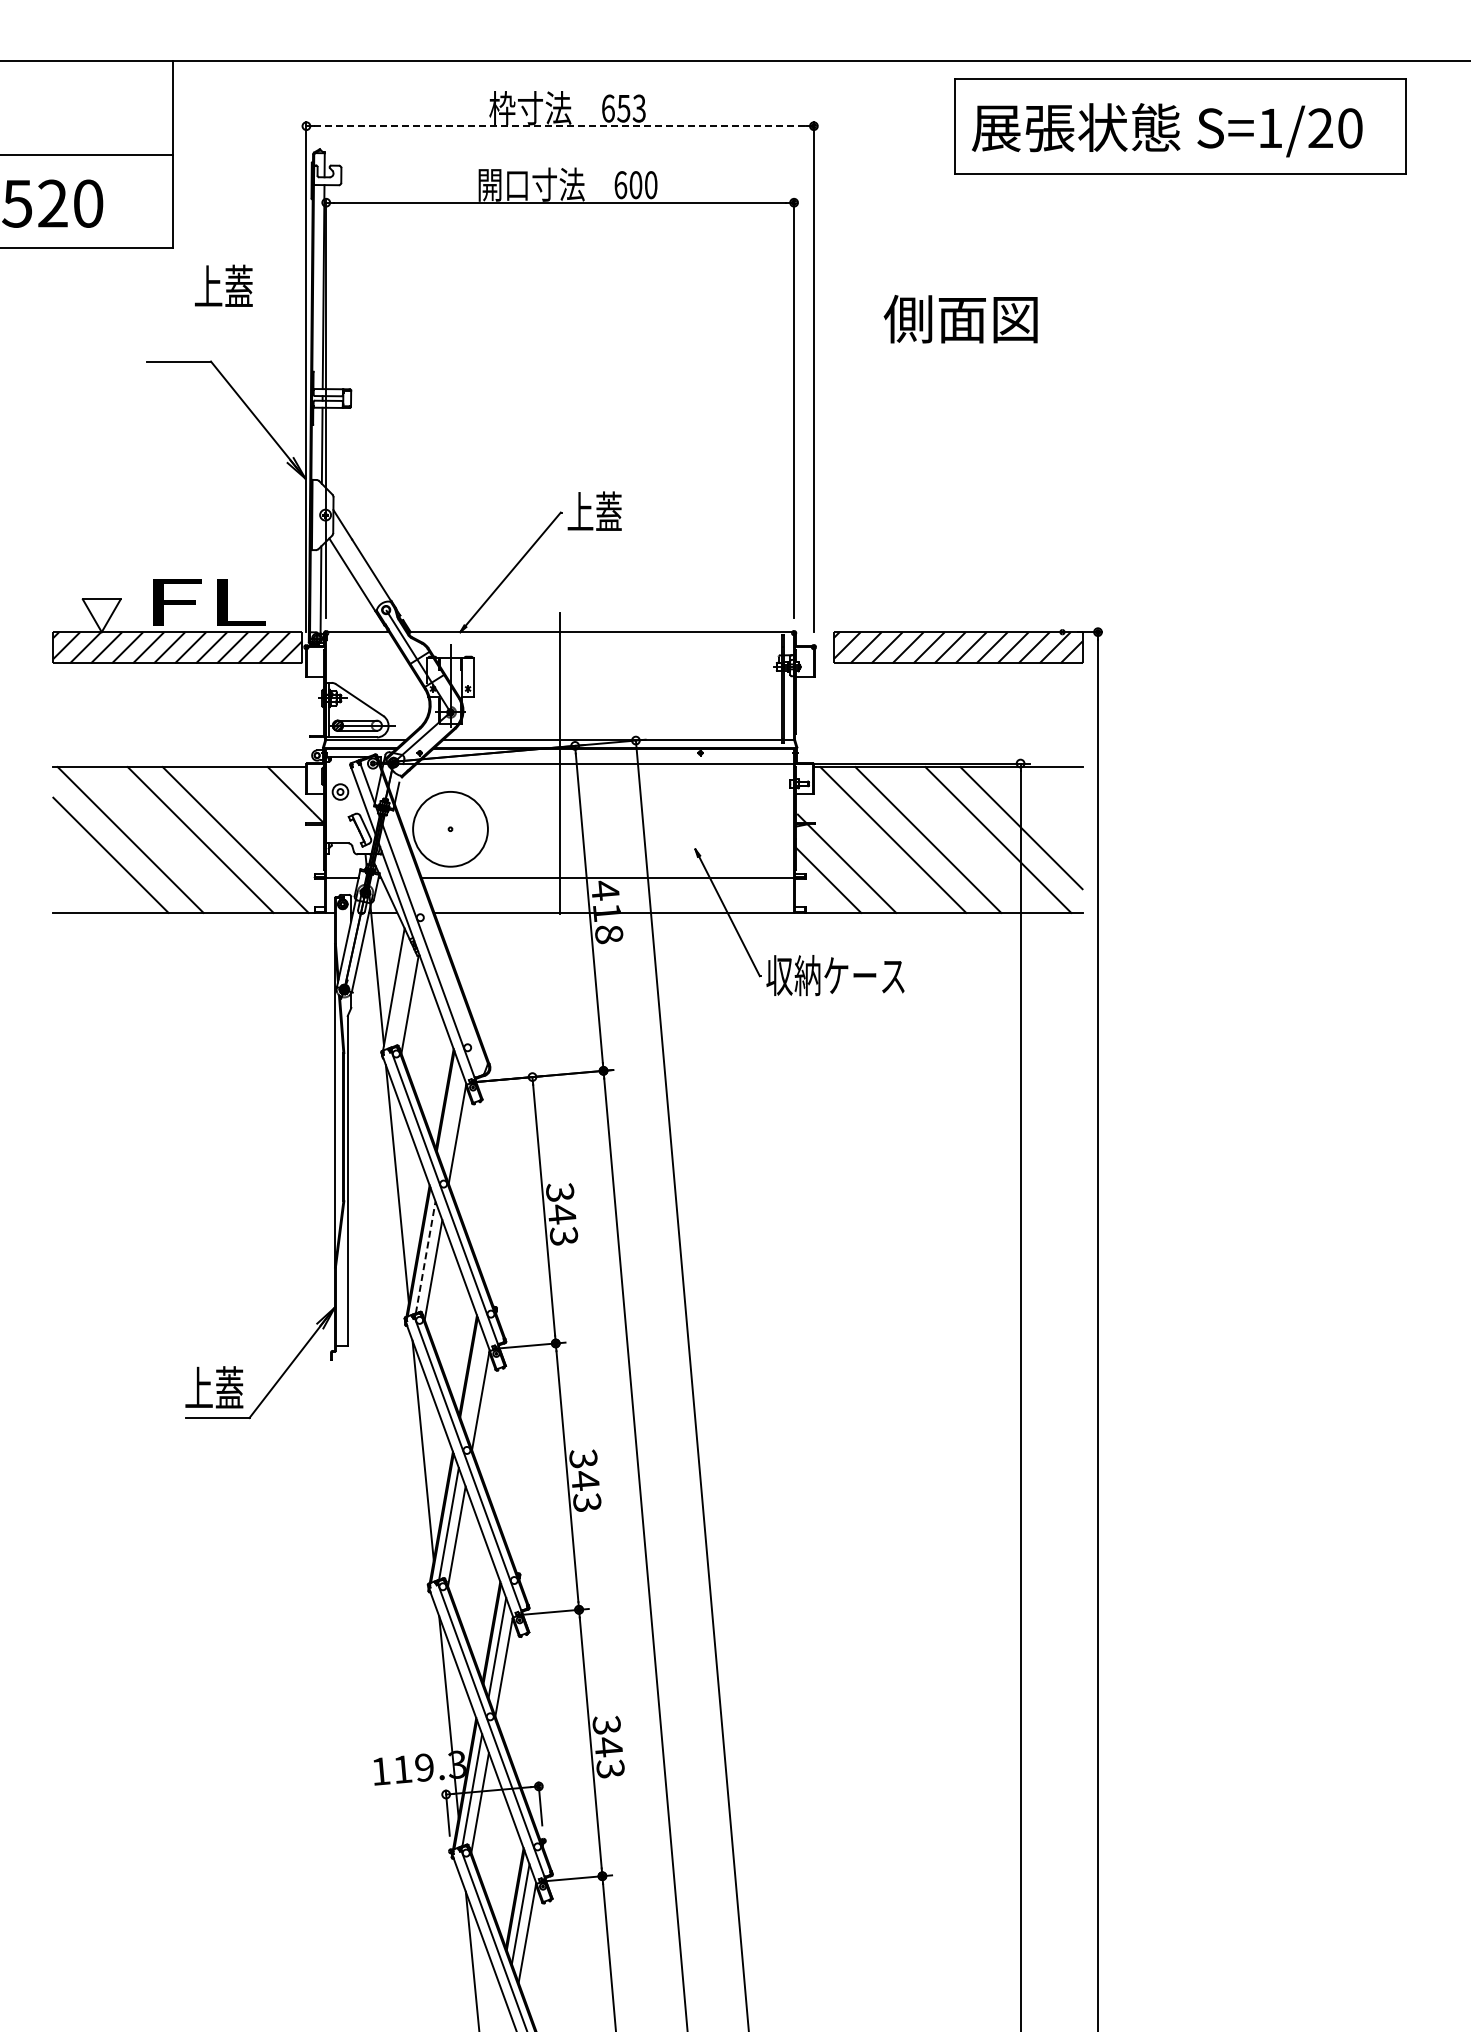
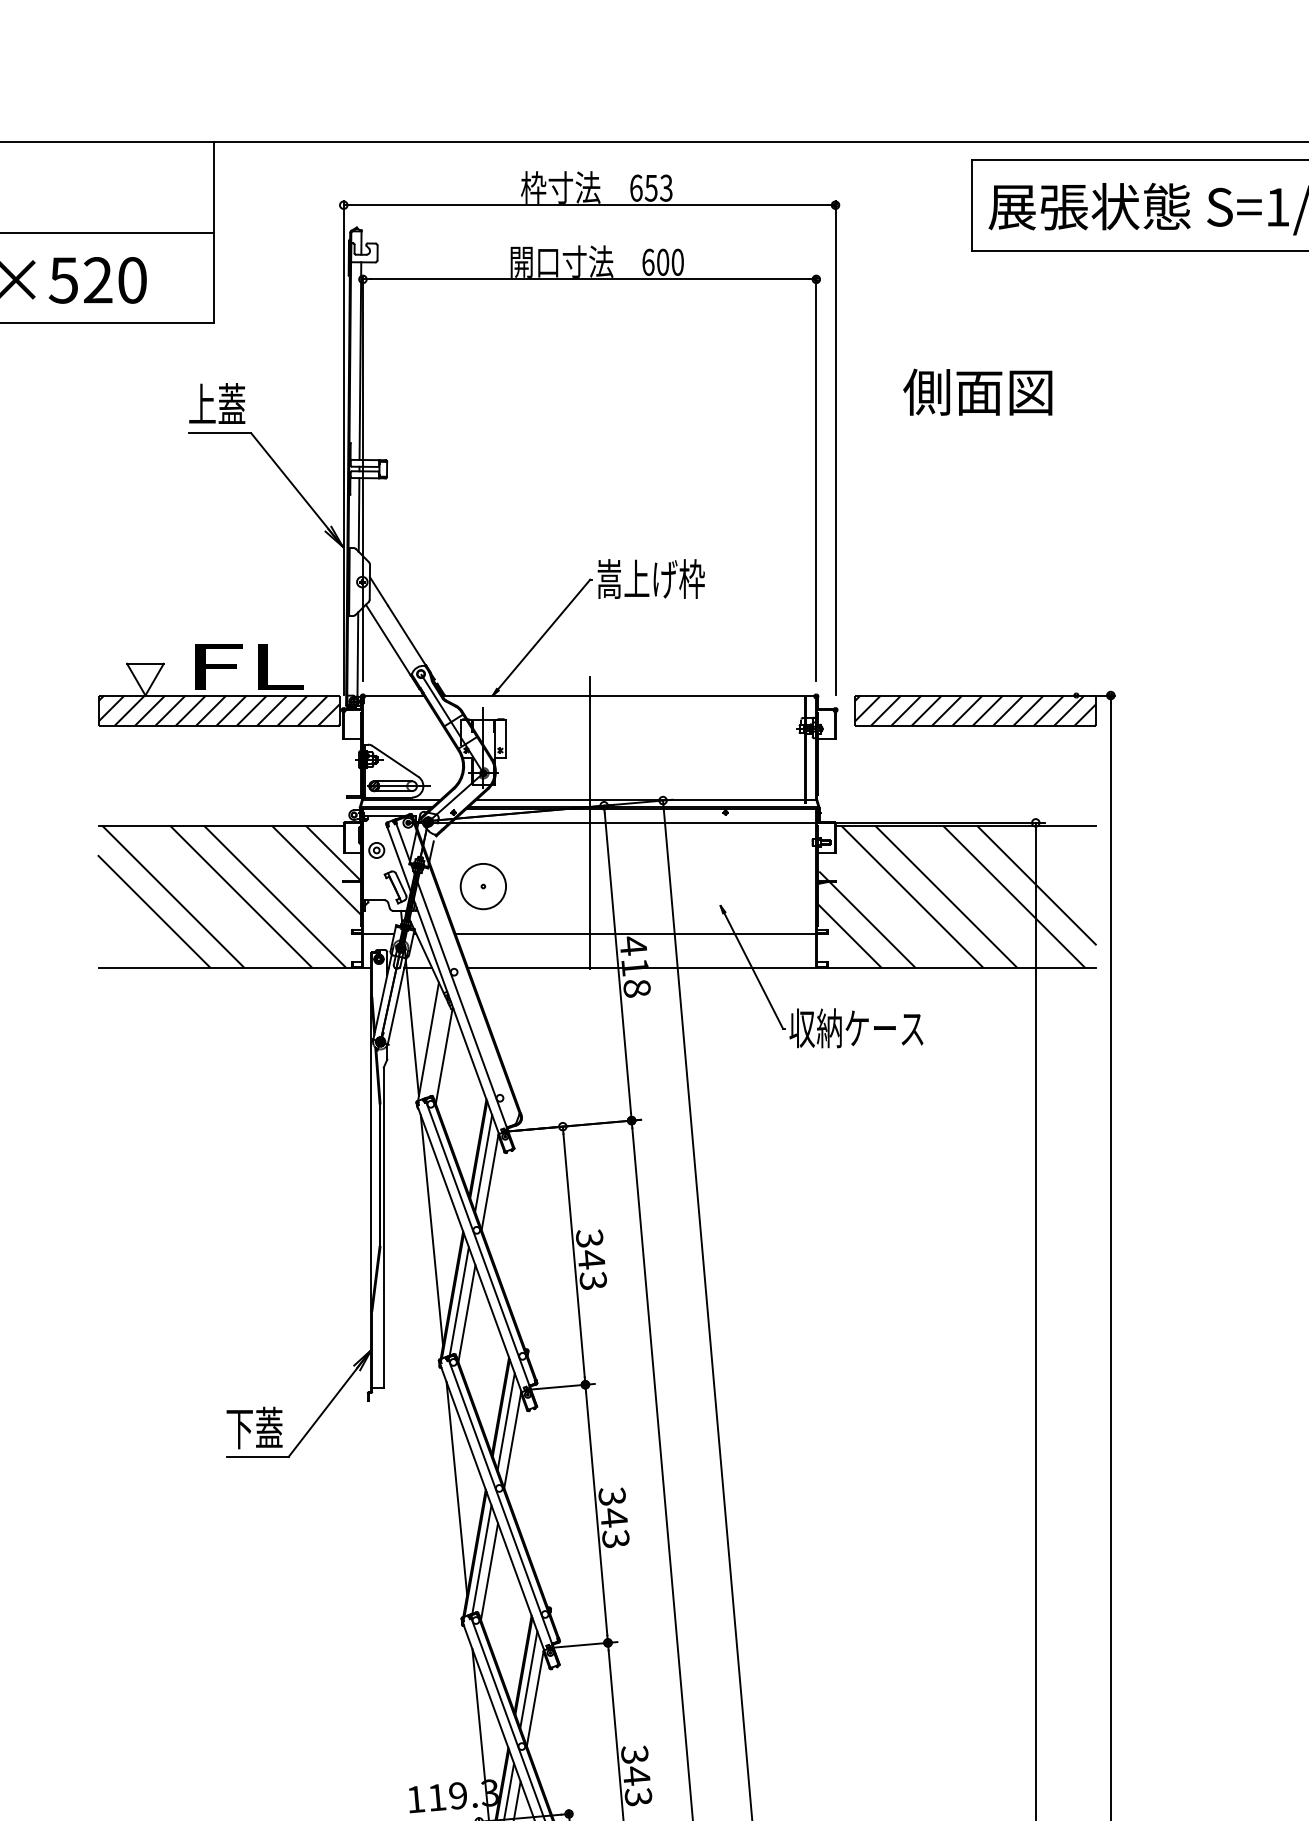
line: (560, 126) -> (589, 205), dashed -> solid
text: (223, 285) -> (216, 403), moved
text: (623, 511) -> (651, 578), 上蓋 -> 嵩上げ枠
line: (278, 813) -> (316, 871), added
circle: (450, 828) -> (483, 885), size x0.62
line: (450, 1115) -> (483, 1163), added
line: (425, 1257) -> (459, 1301), dashed -> solid
line: (473, 1381) -> (505, 1421), added
text: (198, 1387) -> (239, 1427), 上蓋 -> 下蓋

